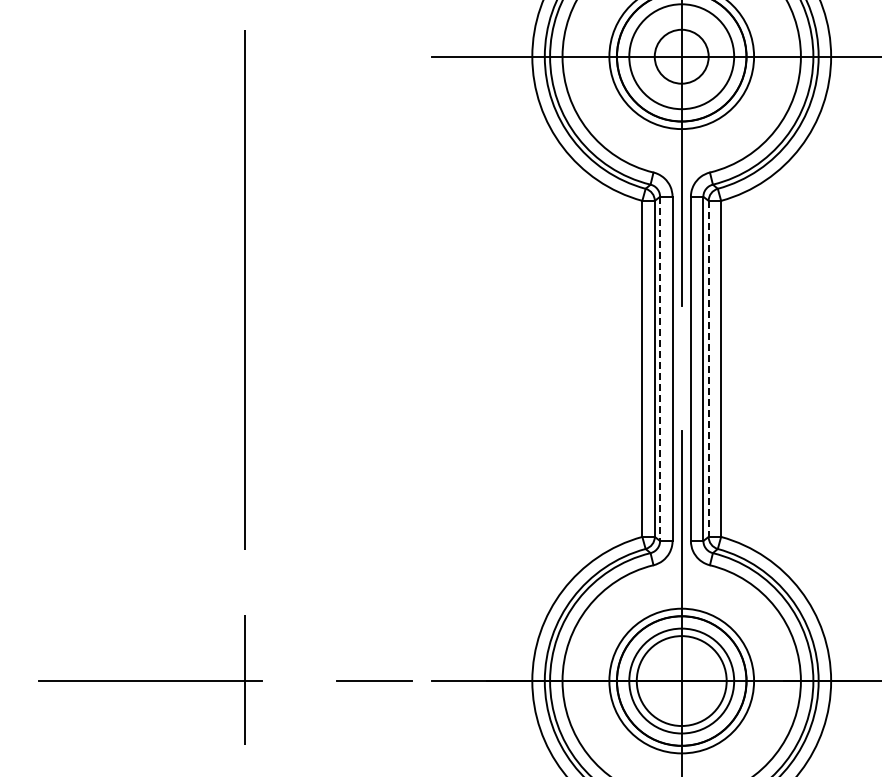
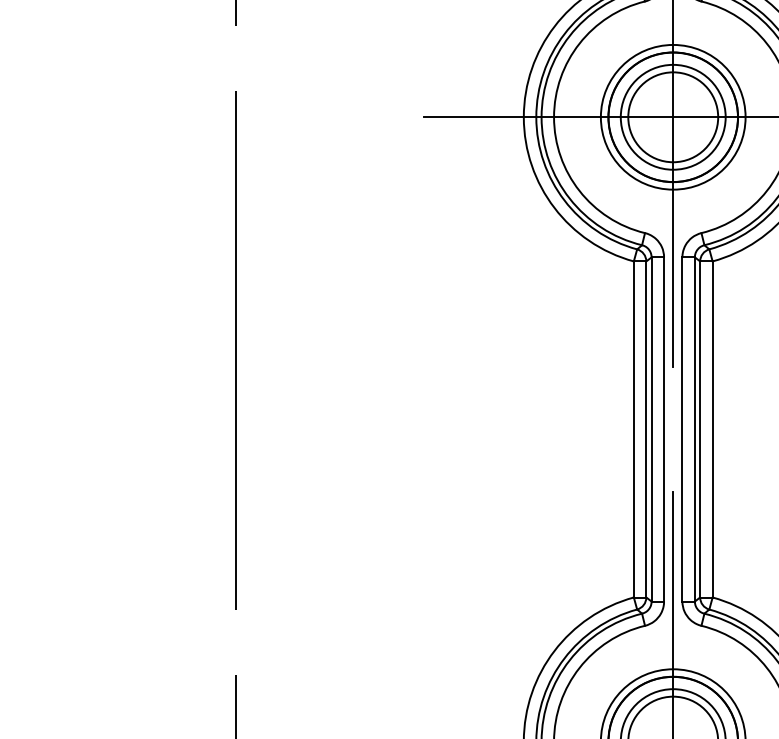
circle: (681, 56) -> (673, 117), size x1.67
line: (660, 369) -> (652, 430), dashed -> solid
line: (708, 369) -> (700, 430), dashed -> solid

